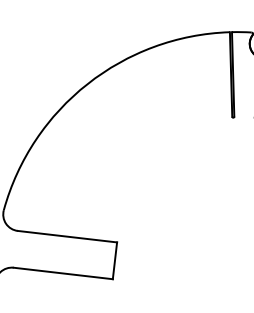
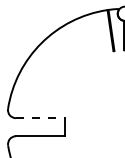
line: (67, 237) -> (40, 118), solid -> dashed

